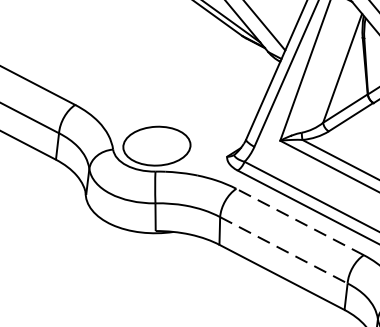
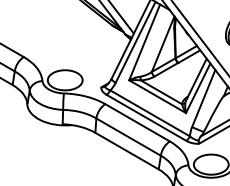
line: (299, 221) -> (137, 122), dashed -> solid
line: (285, 250) -> (129, 137), dashed -> solid

